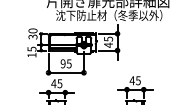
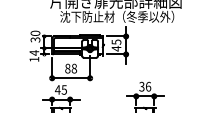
text: (32, 48) -> (34, 52), 15 -> 14
text: (66, 63) -> (71, 68), 95 -> 88
text: (135, 80) -> (145, 86), 45 -> 36

